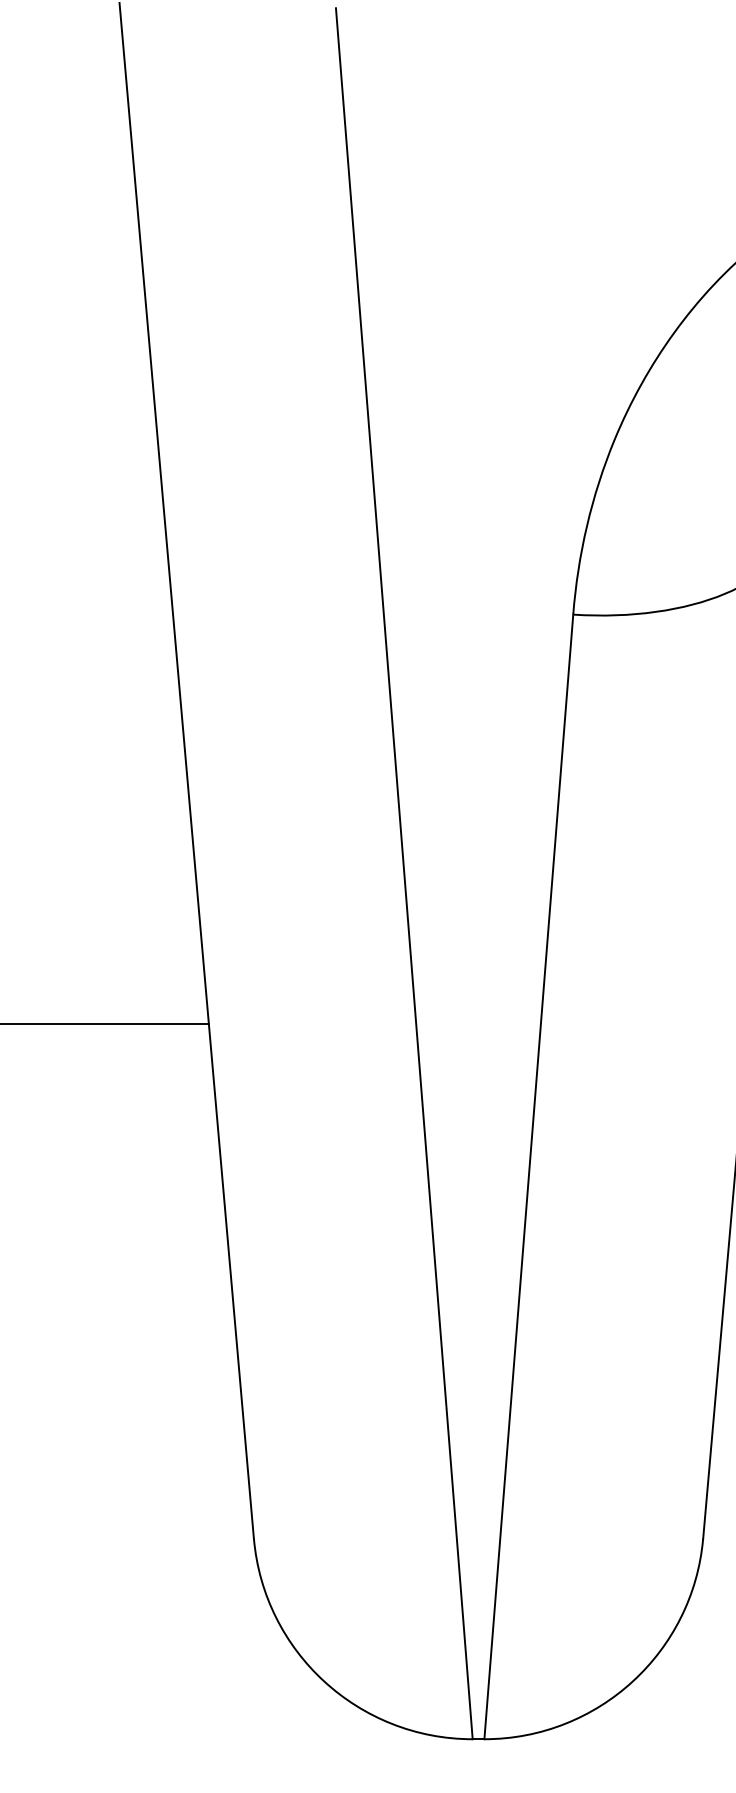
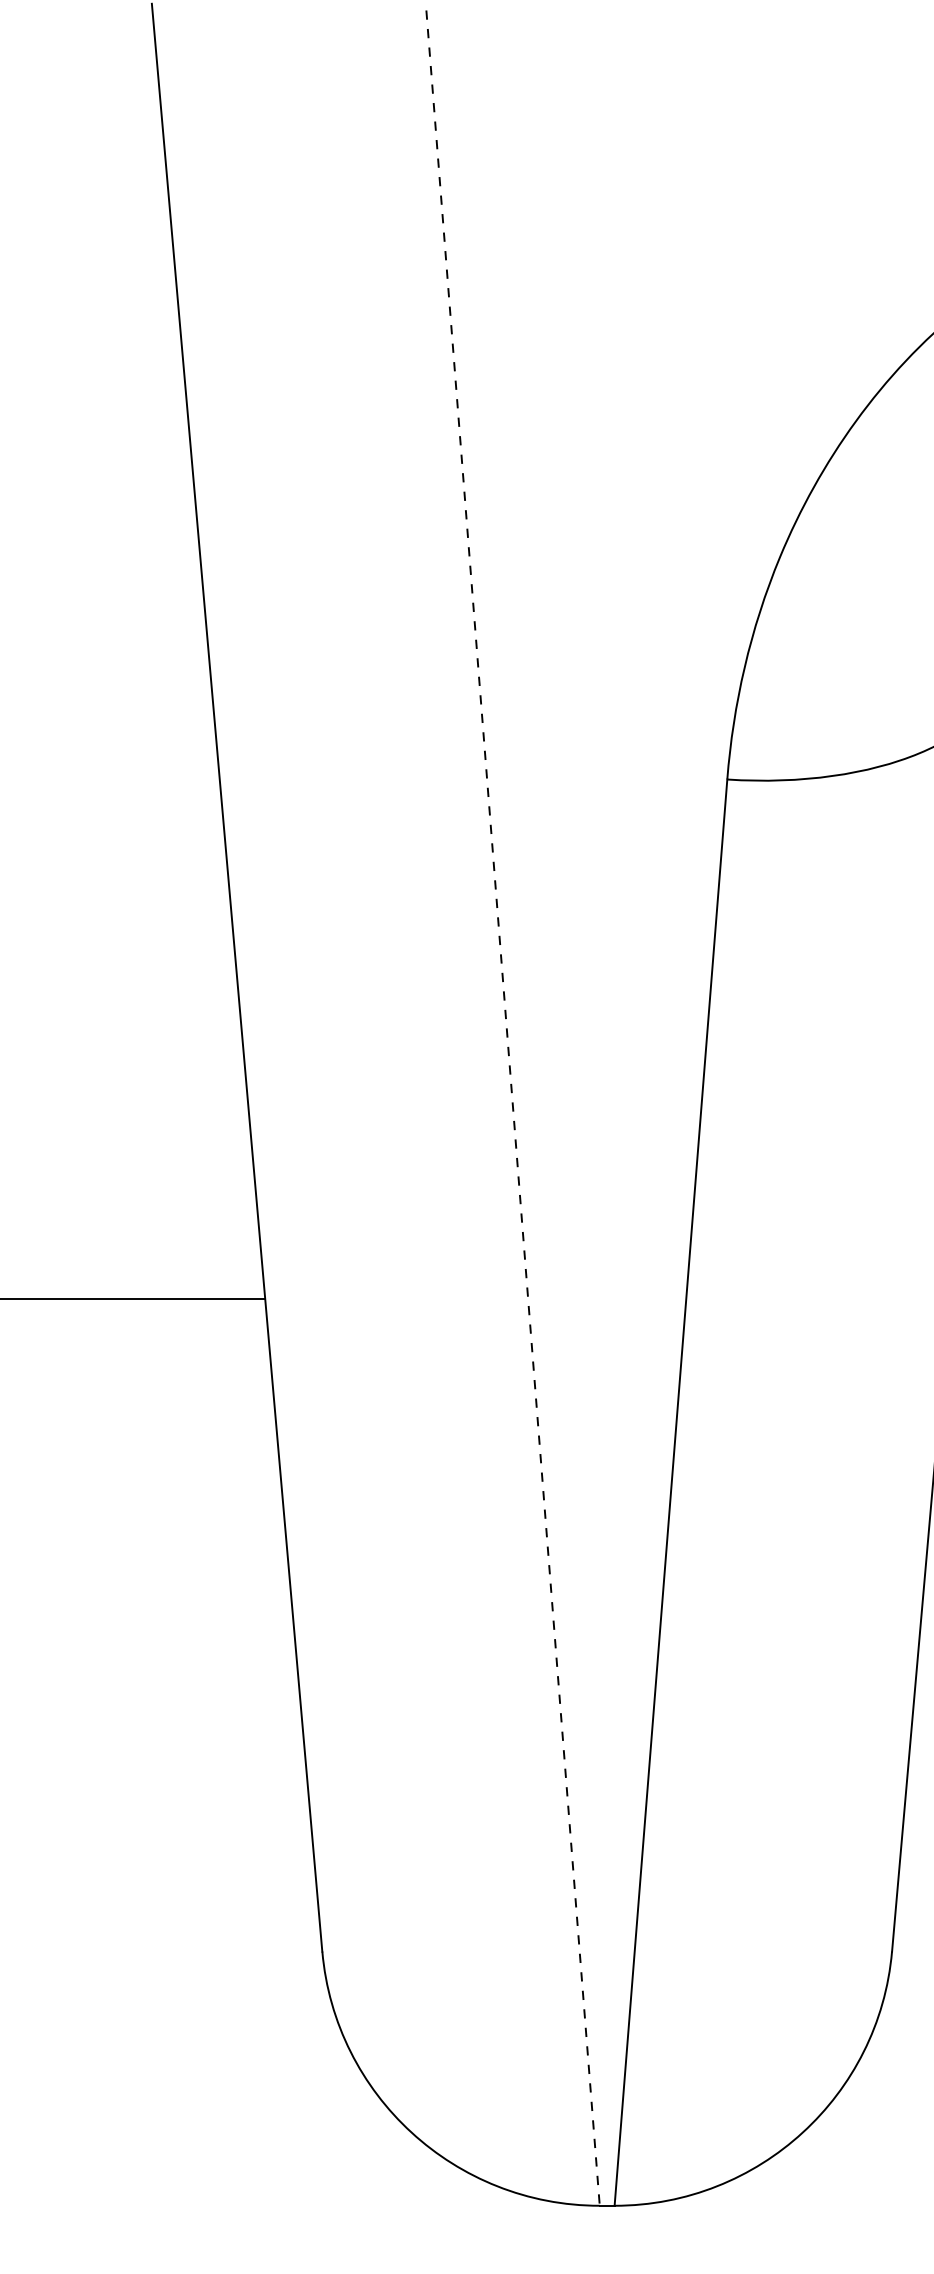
line: (404, 874) -> (513, 1108), solid -> dashed

